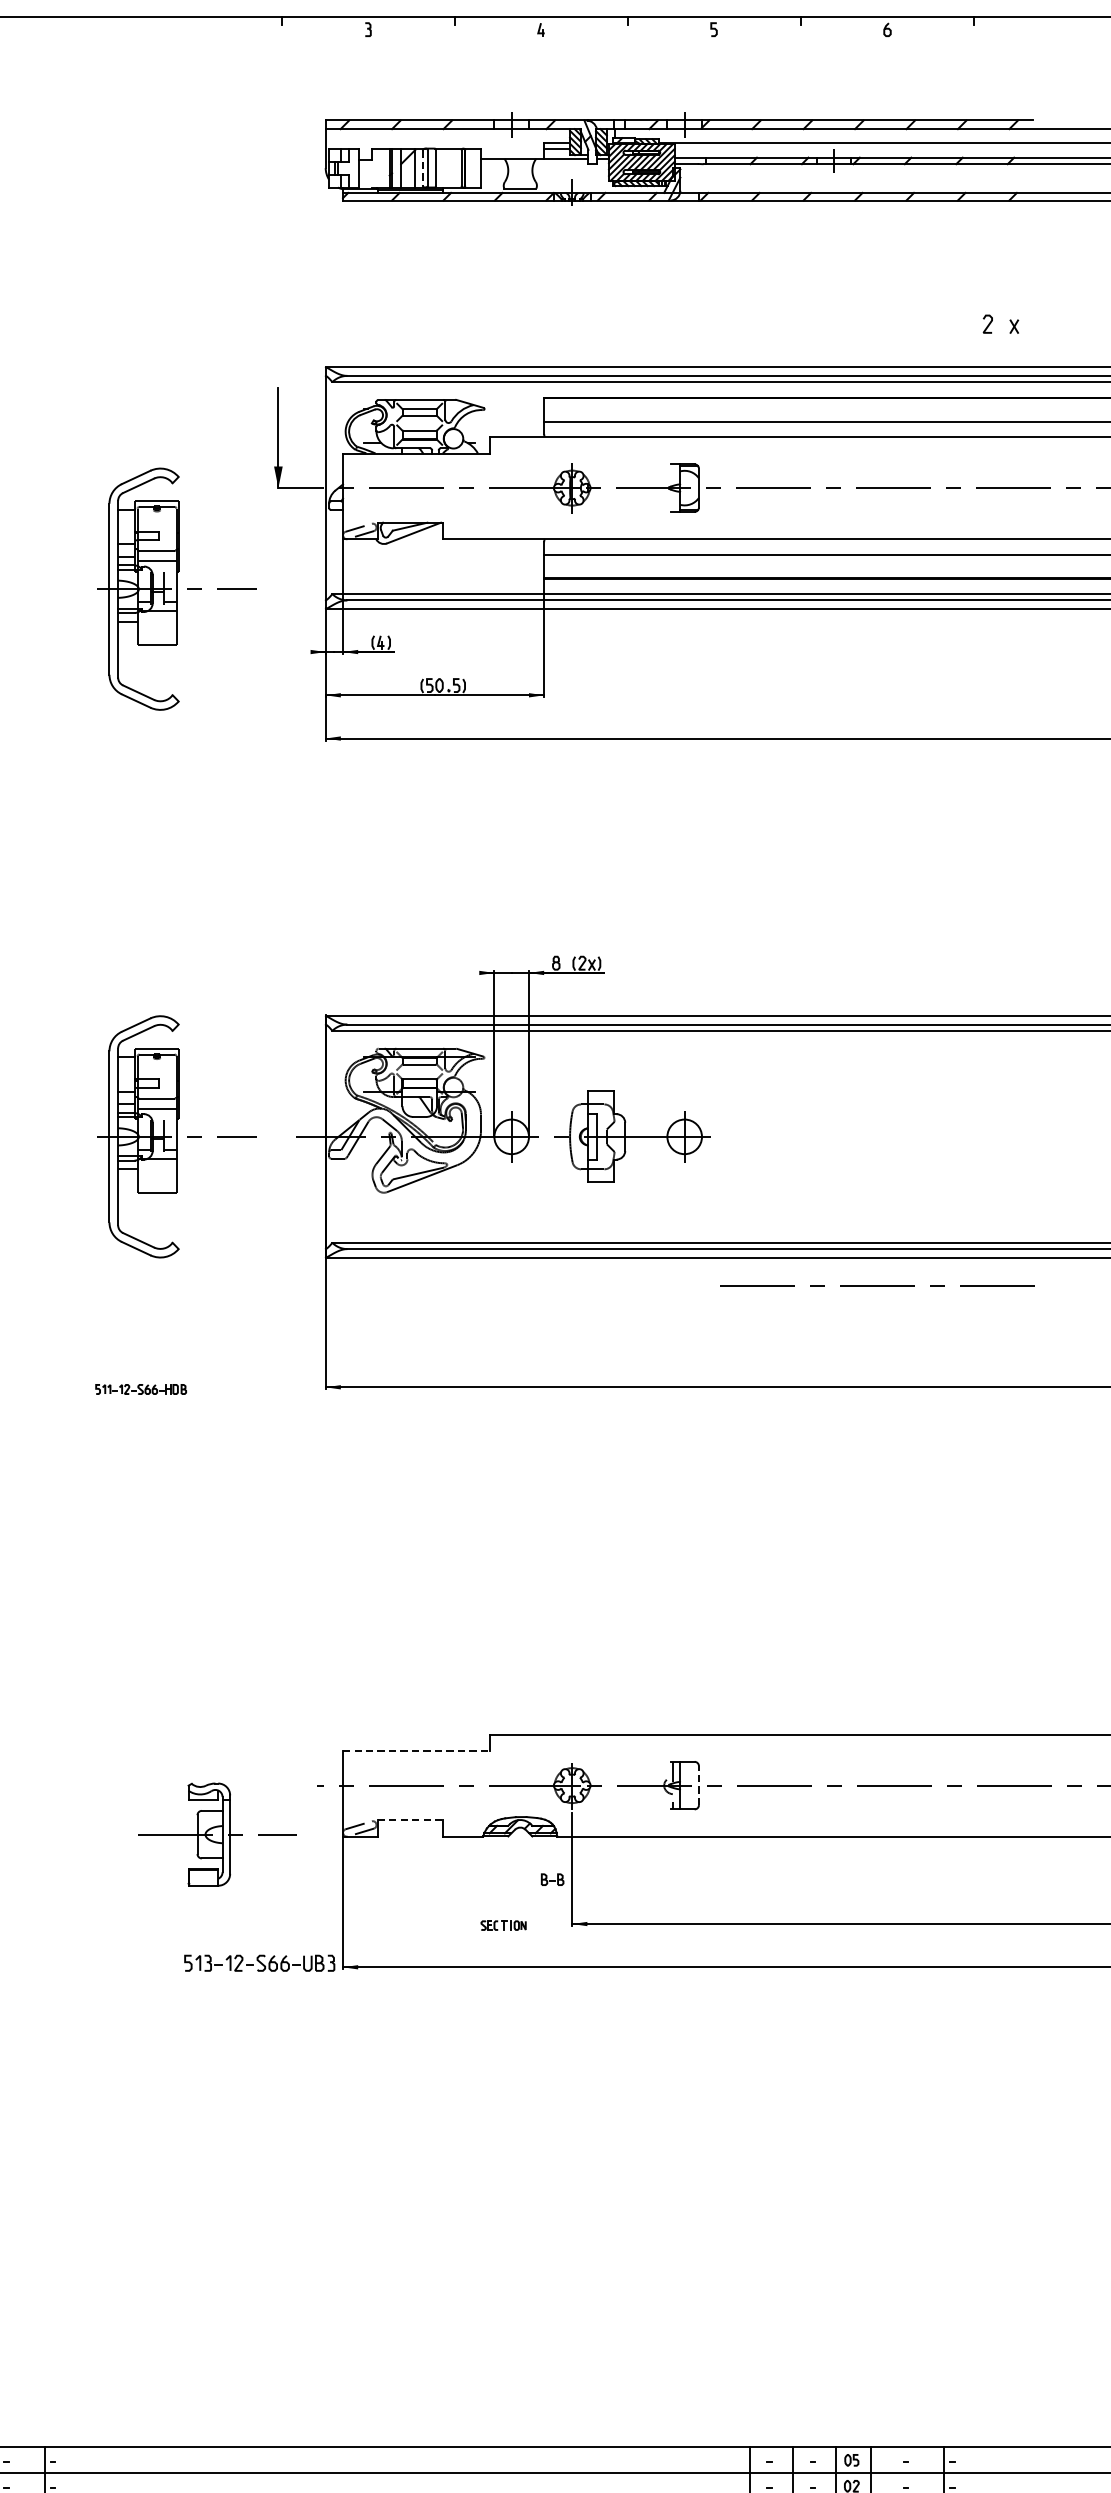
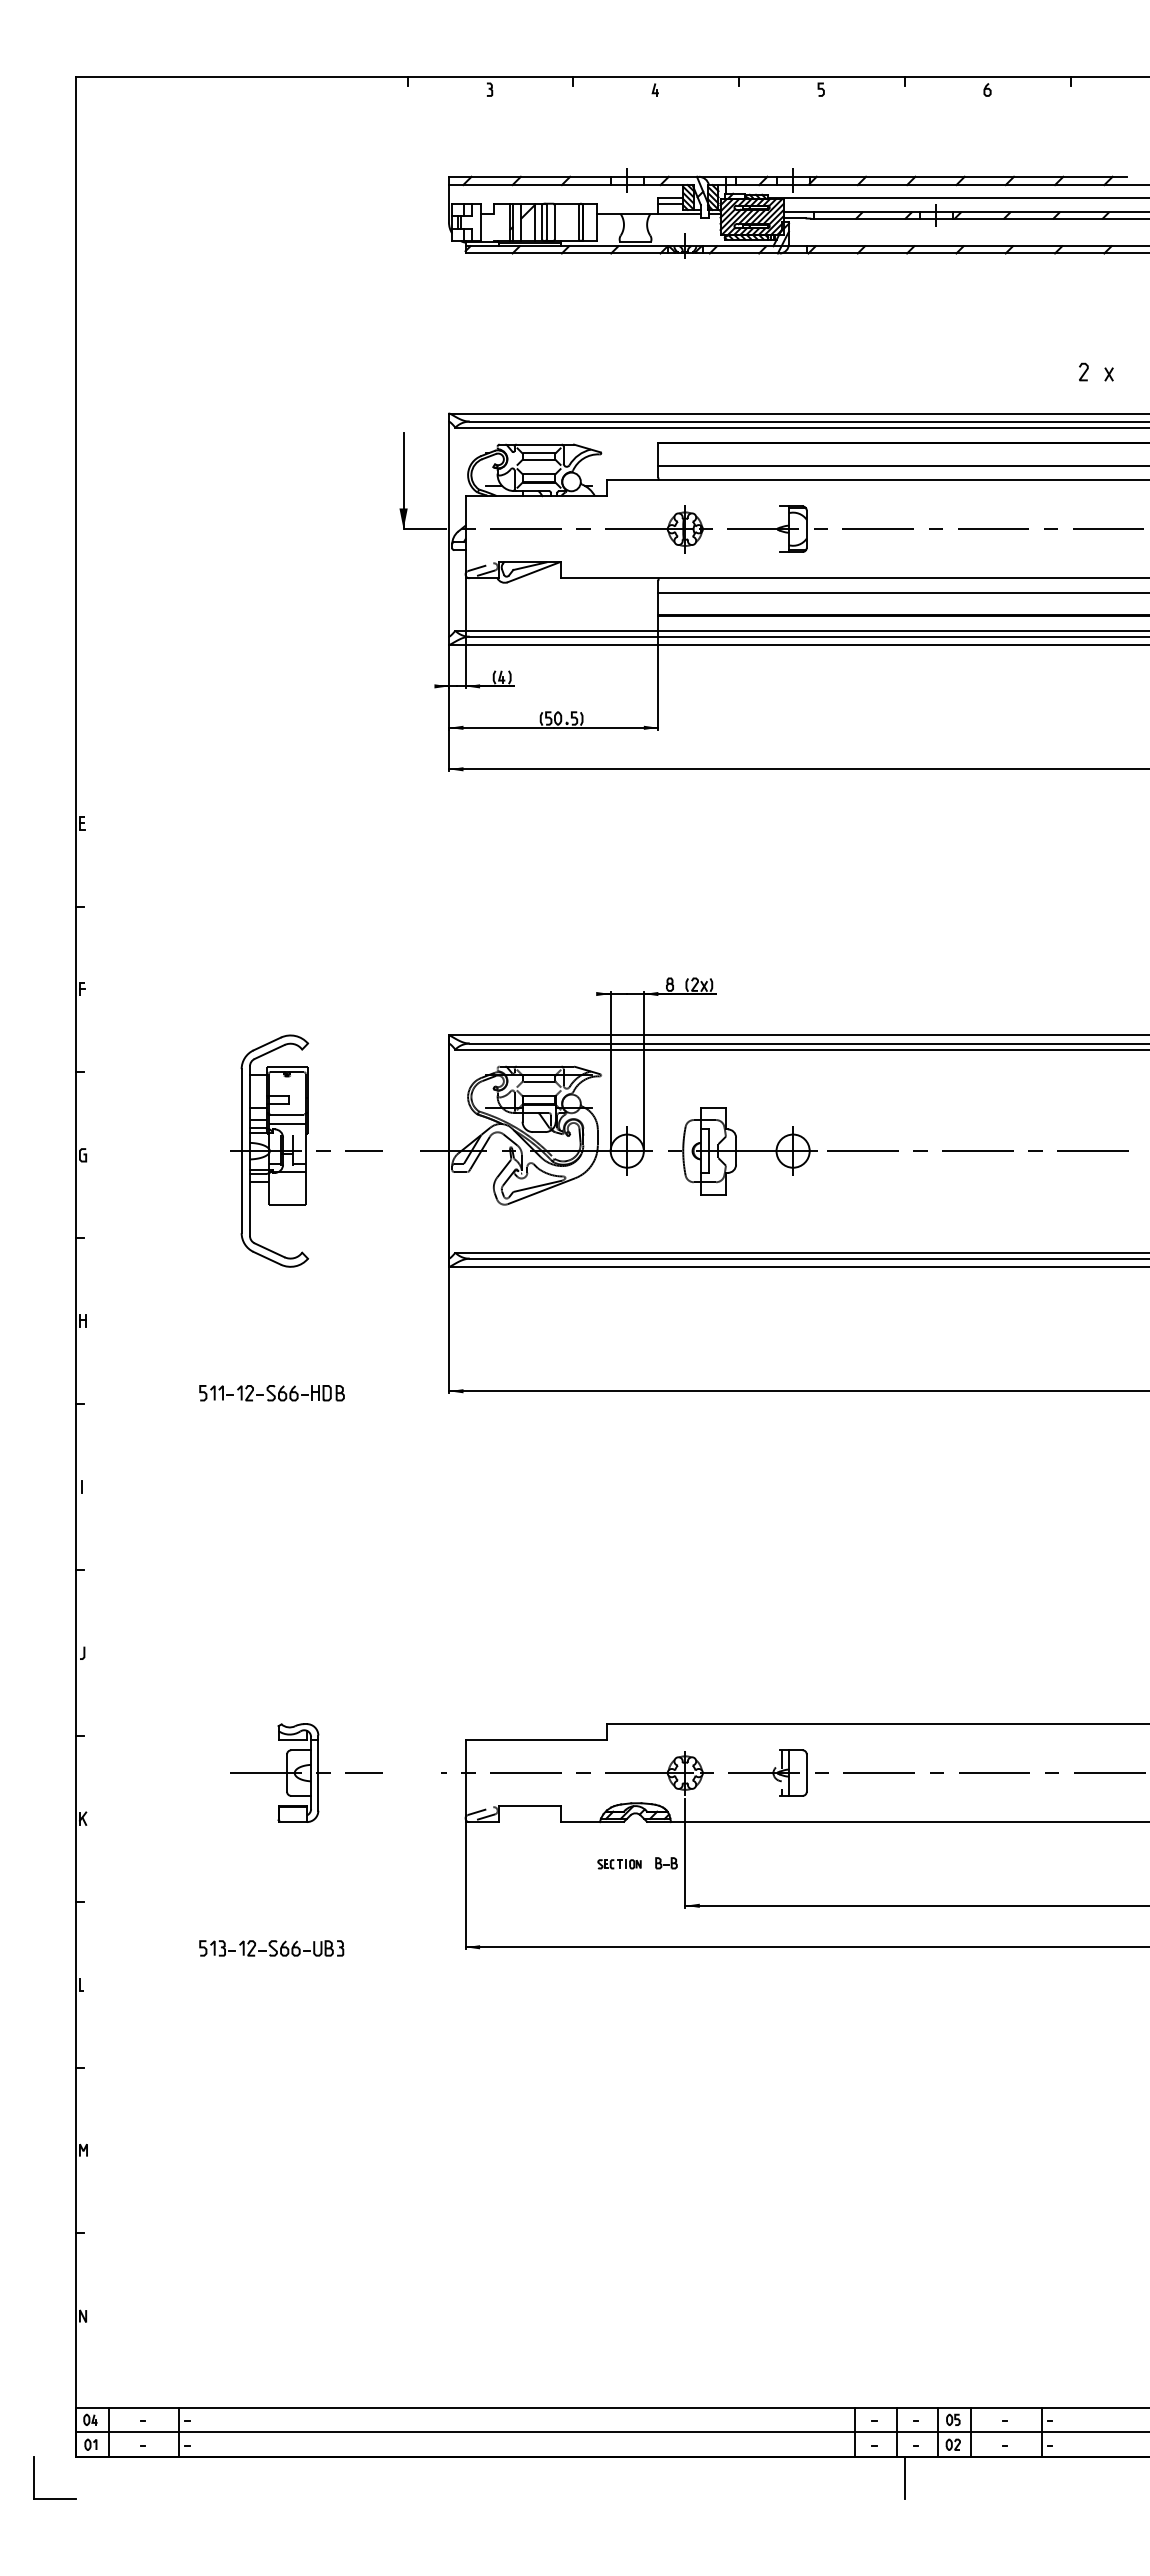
line: (423, 168) -> (542, 222), dashed -> solid
part: (177, 588) -> (306, 625), removed
line: (877, 1285) -> (977, 1150), moved
part: (140, 1389) -> (271, 1393), size x1.67
line: (417, 1750) -> (536, 1739), dashed -> solid
line: (698, 1786) -> (806, 1773), dashed -> solid
line: (410, 1820) -> (530, 1806), dashed -> solid
part: (217, 1834) -> (306, 1772), moved
part: (503, 1925) -> (619, 1864), moved
part: (259, 1963) -> (271, 1948), moved

